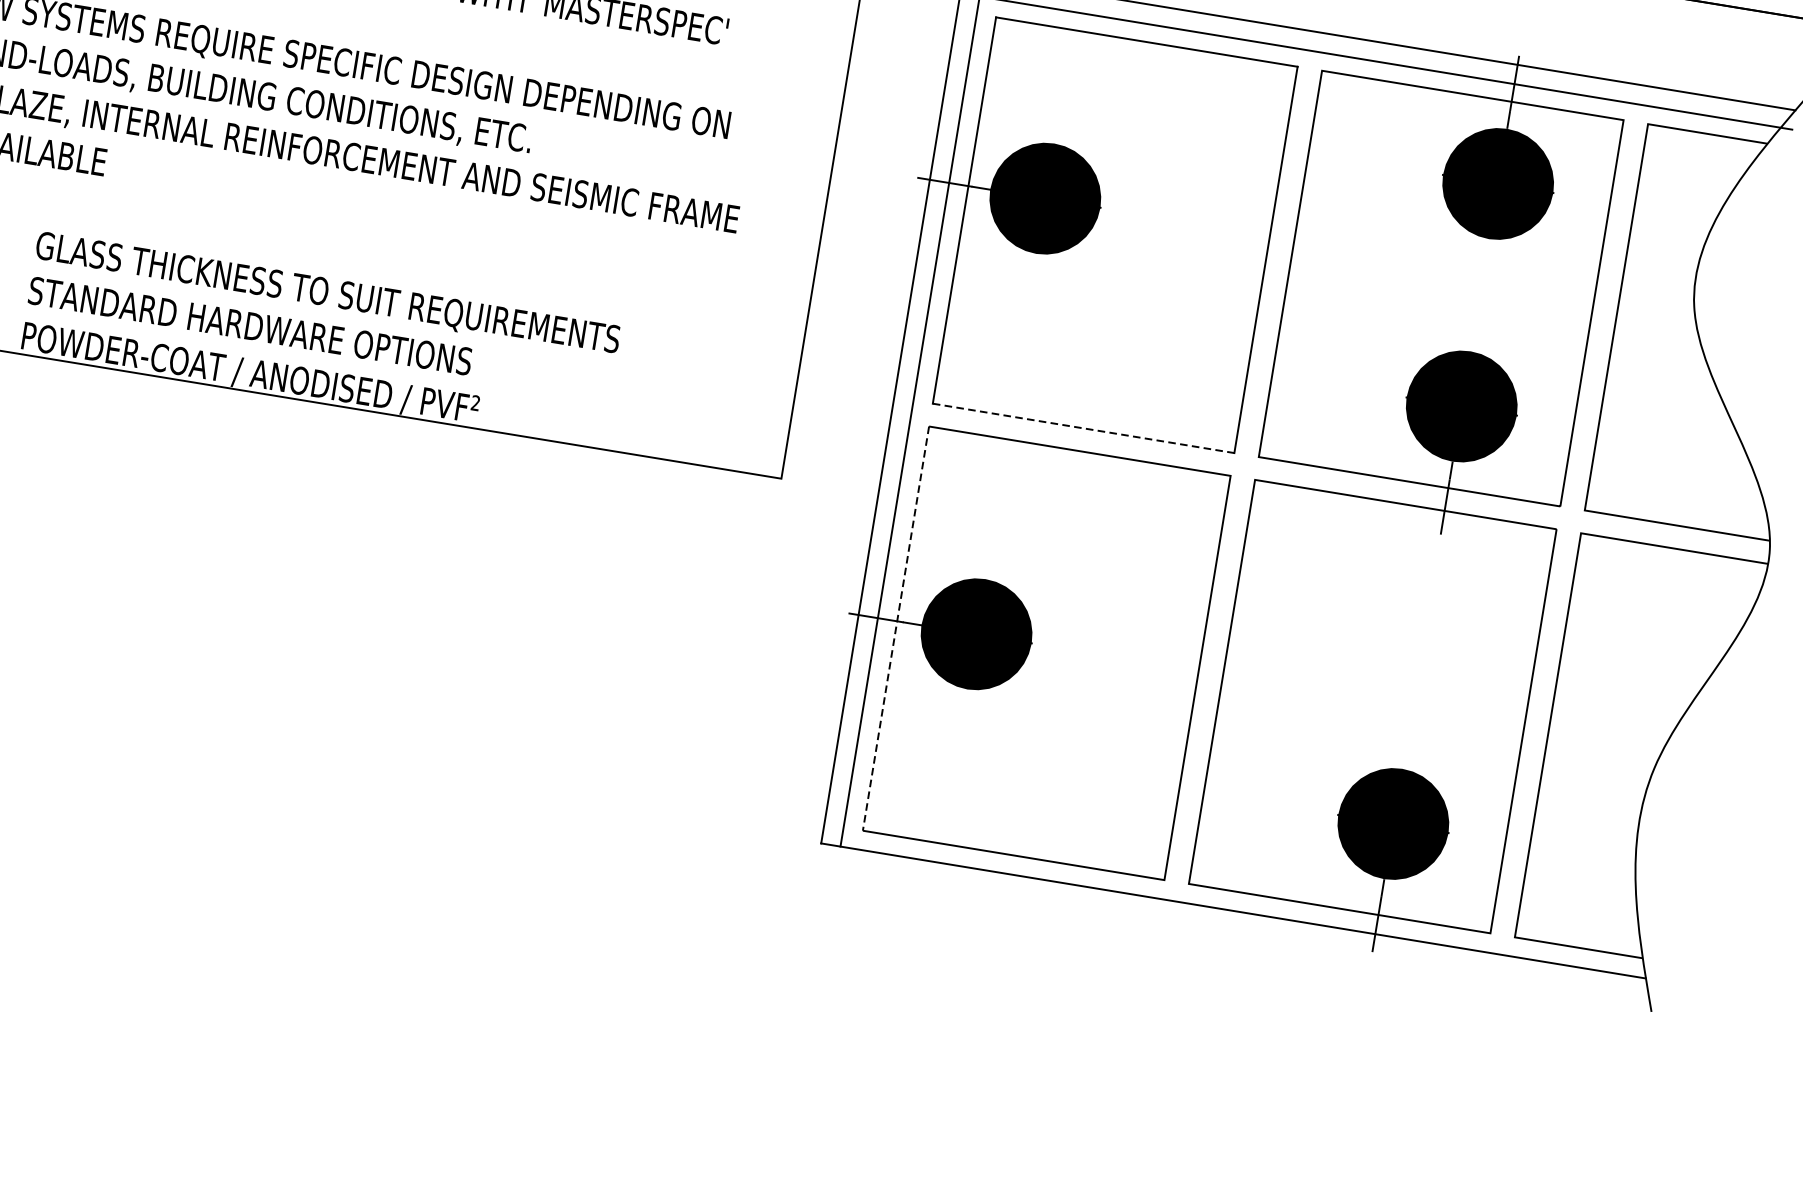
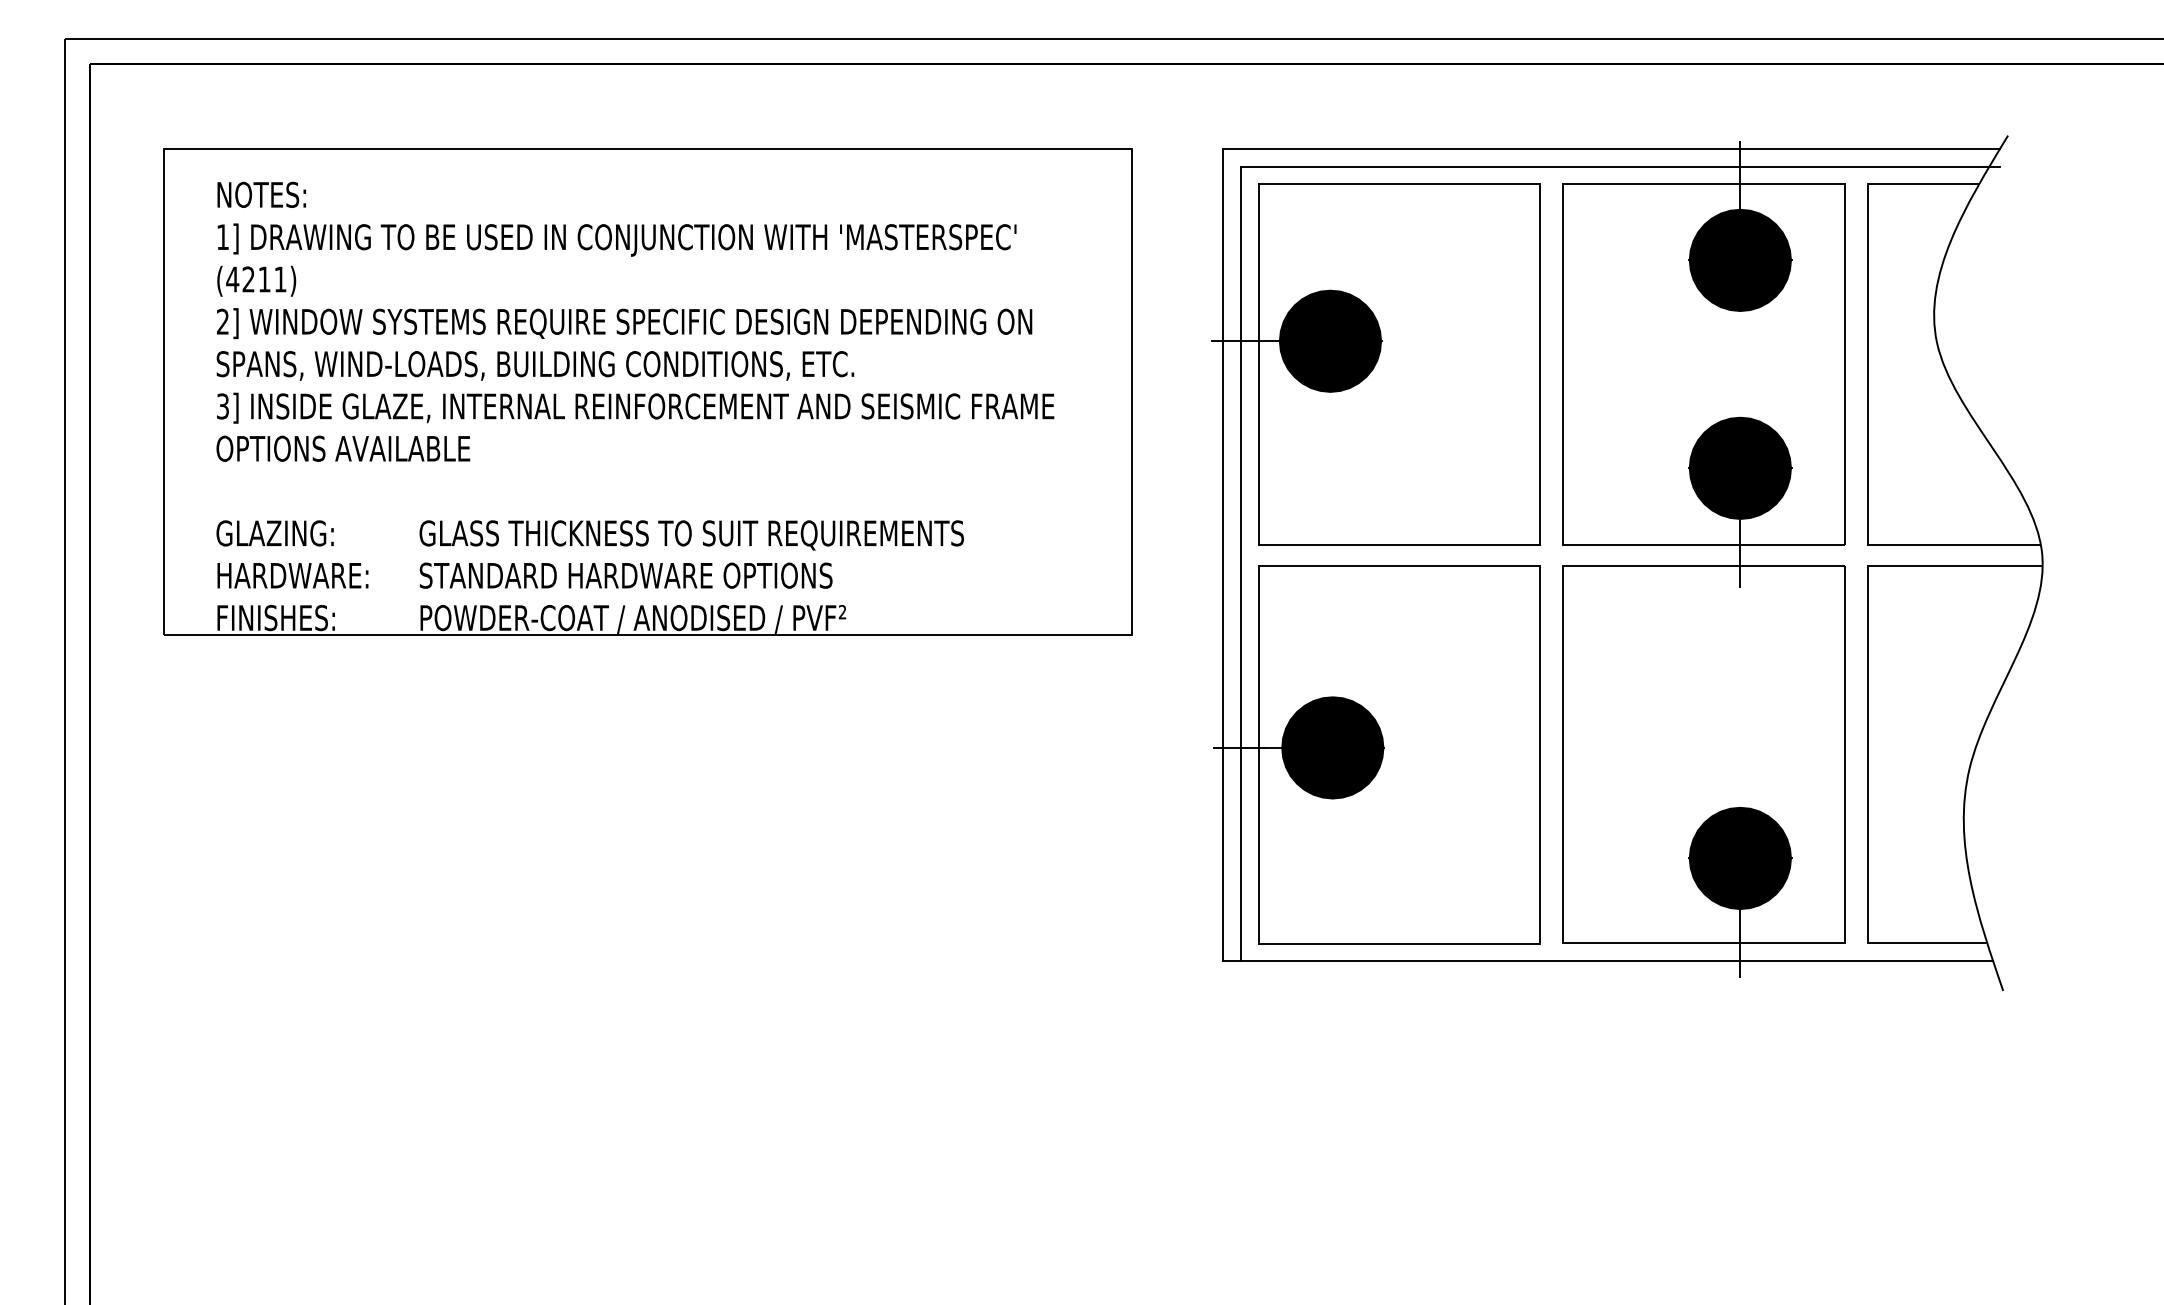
line: (1083, 428) -> (1399, 544), dashed -> solid
line: (895, 628) -> (1258, 754), dashed -> solid

